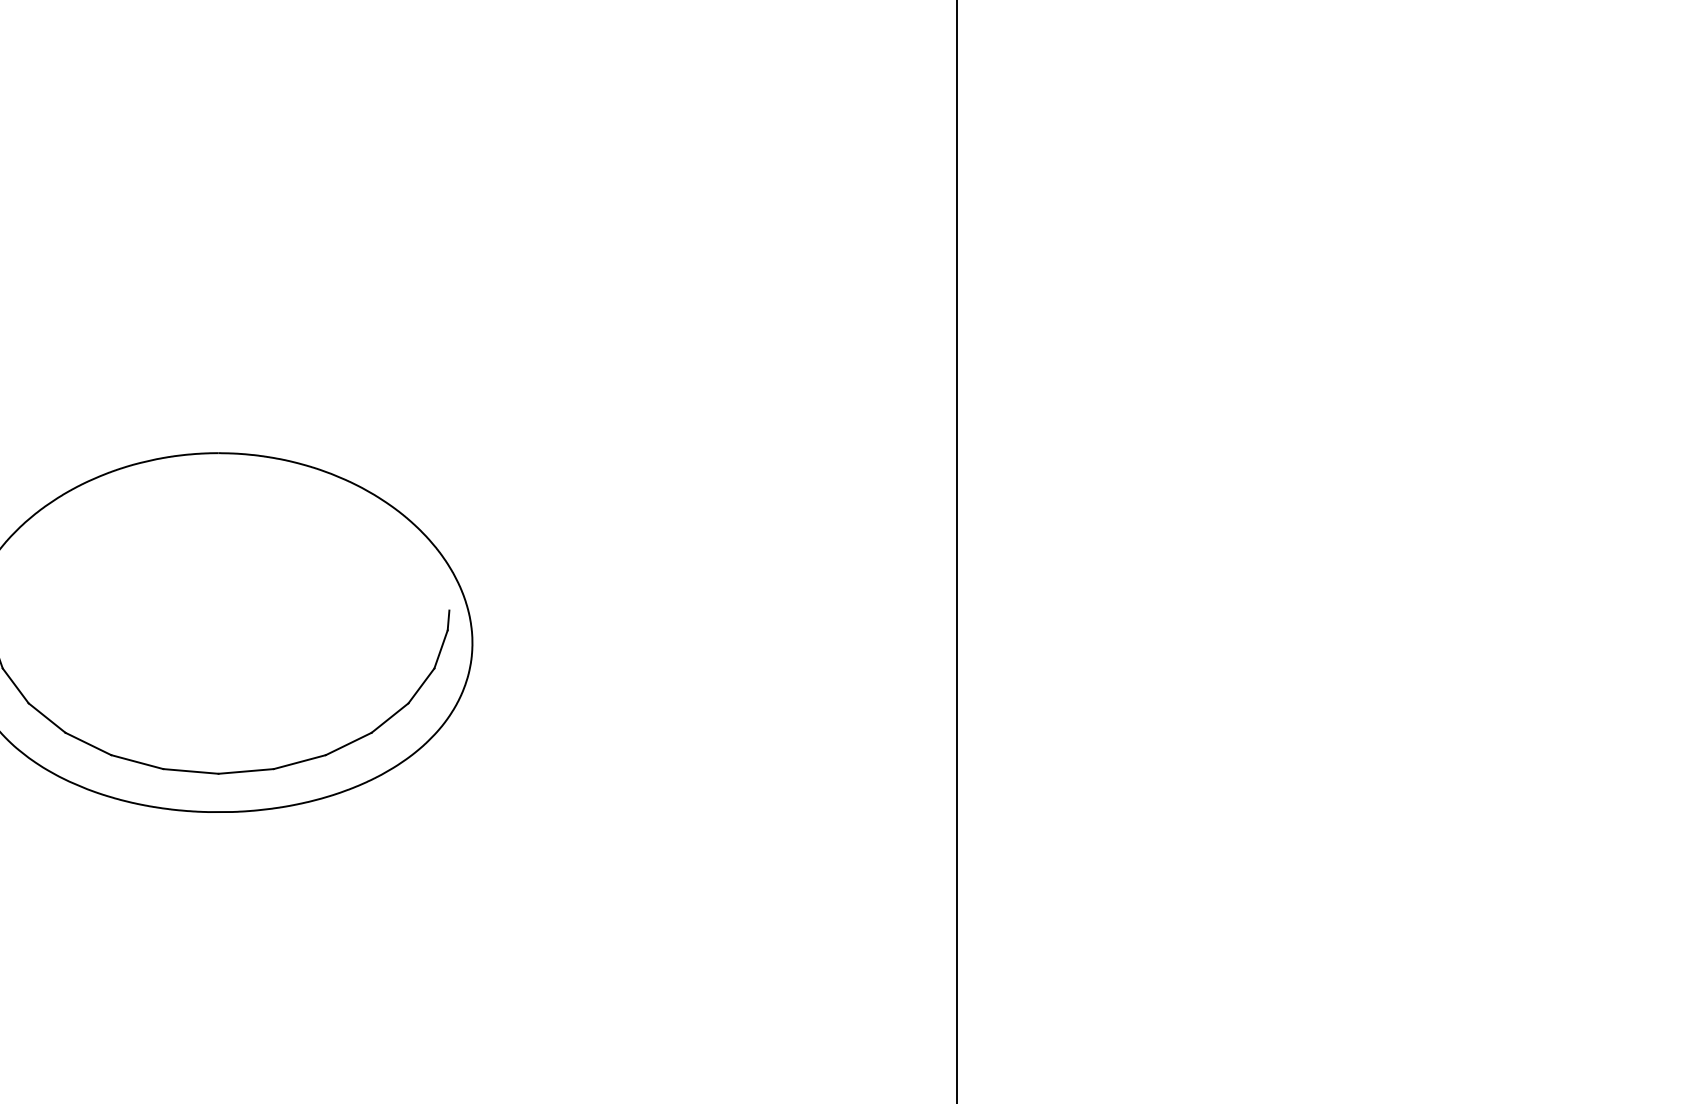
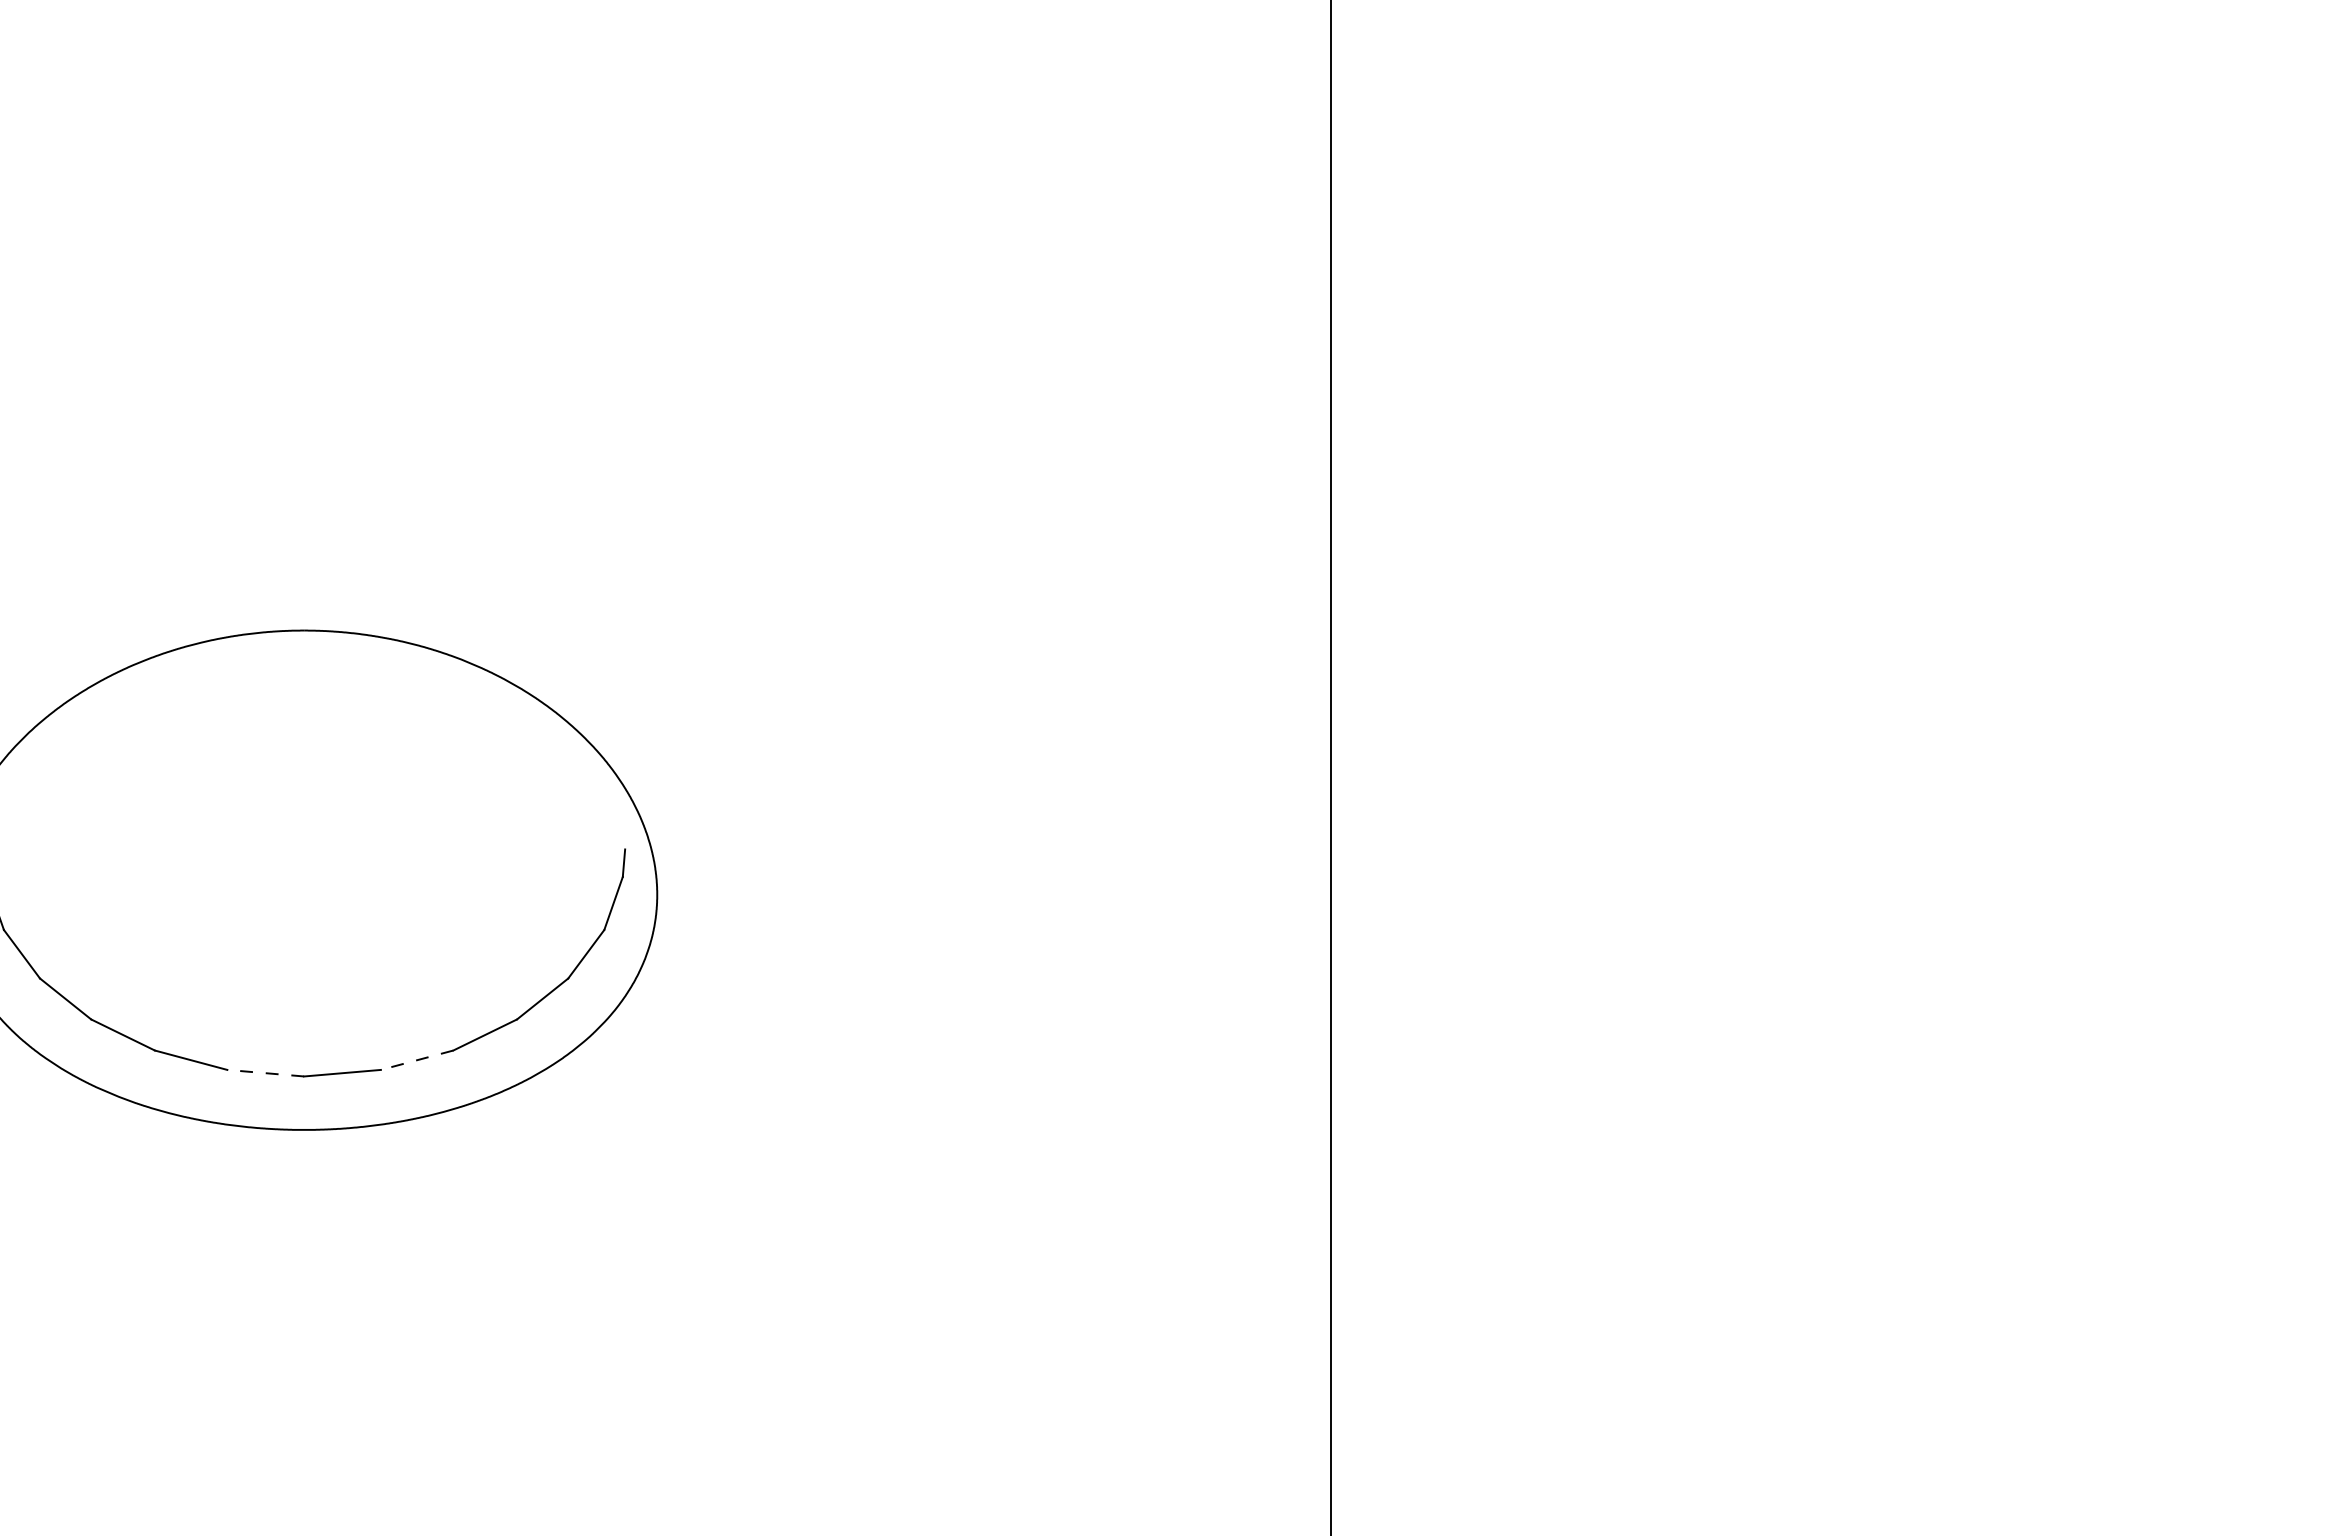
line: (299, 762) -> (416, 1060), solid -> dashed
line: (190, 771) -> (265, 1073), solid -> dashed

